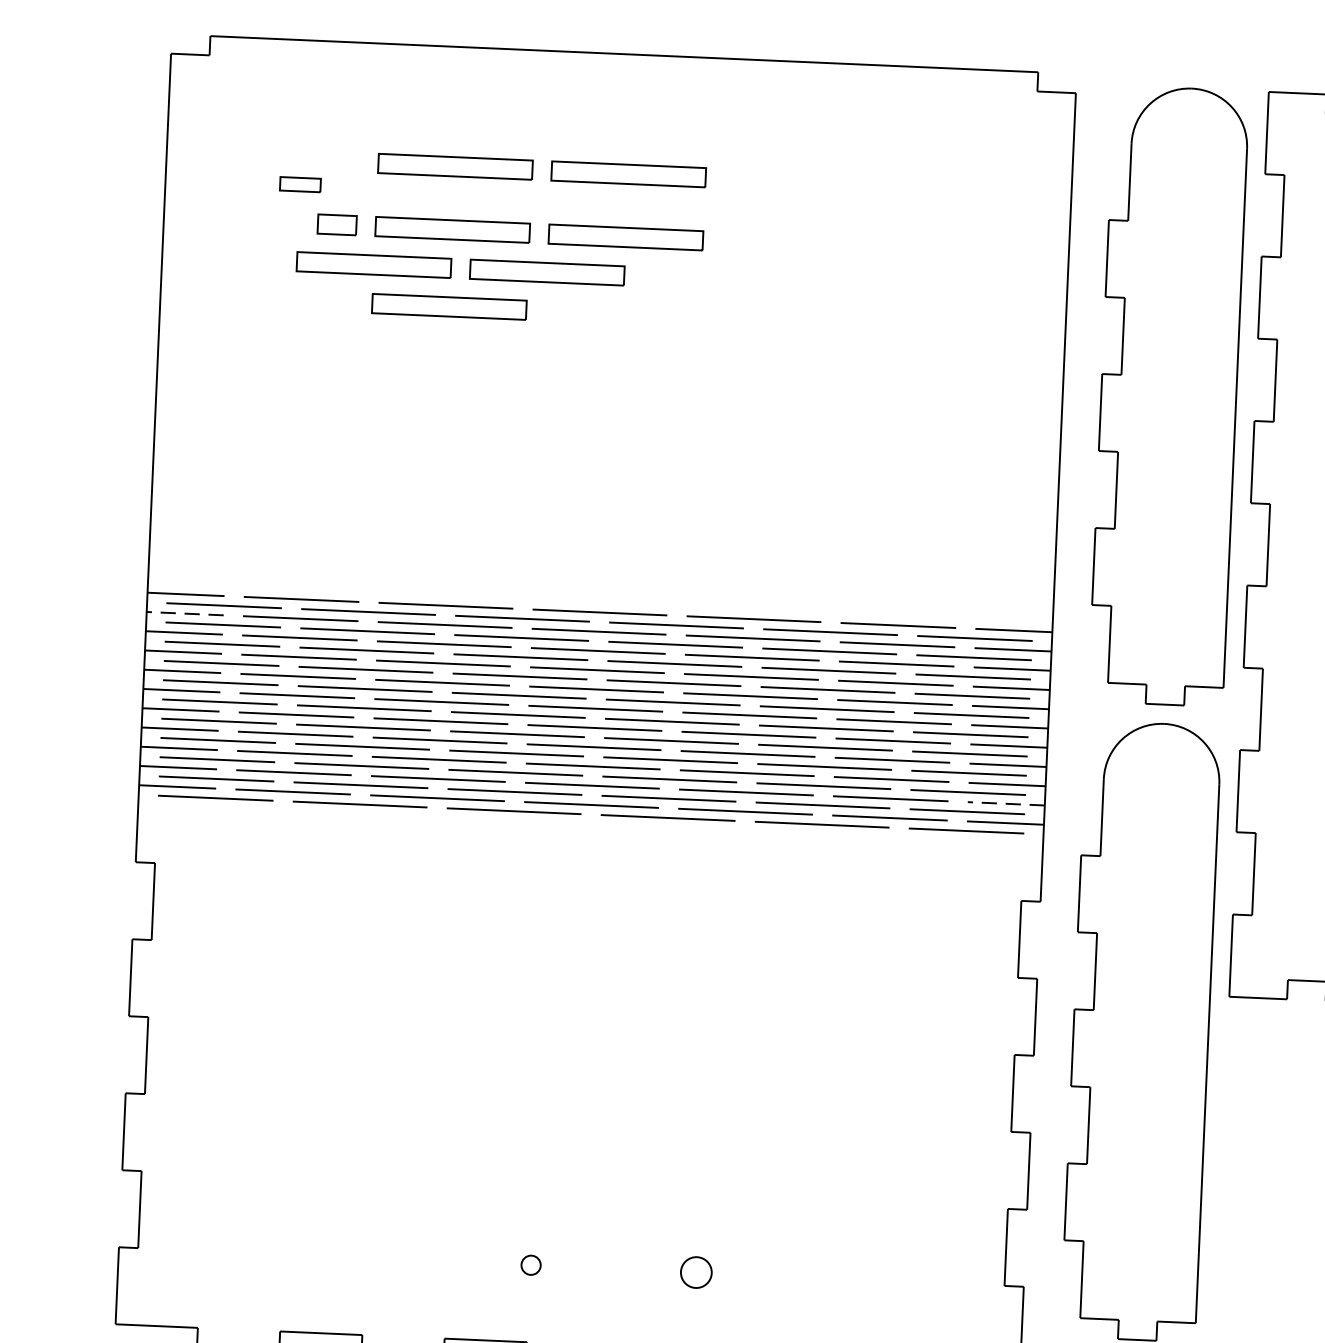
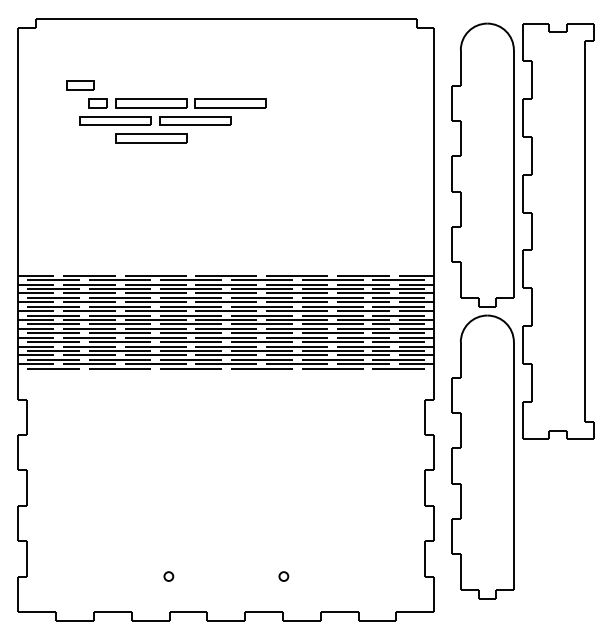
part: (541, 171) -> (190, 74), removed
part: (300, 184) -> (80, 85), size x1.43
line: (185, 613) -> (36, 284), dashed -> solid
line: (1006, 804) -> (416, 355), dashed -> solid
part: (530, 1265) -> (168, 576), moved
part: (695, 1272) -> (283, 576), size x0.62

